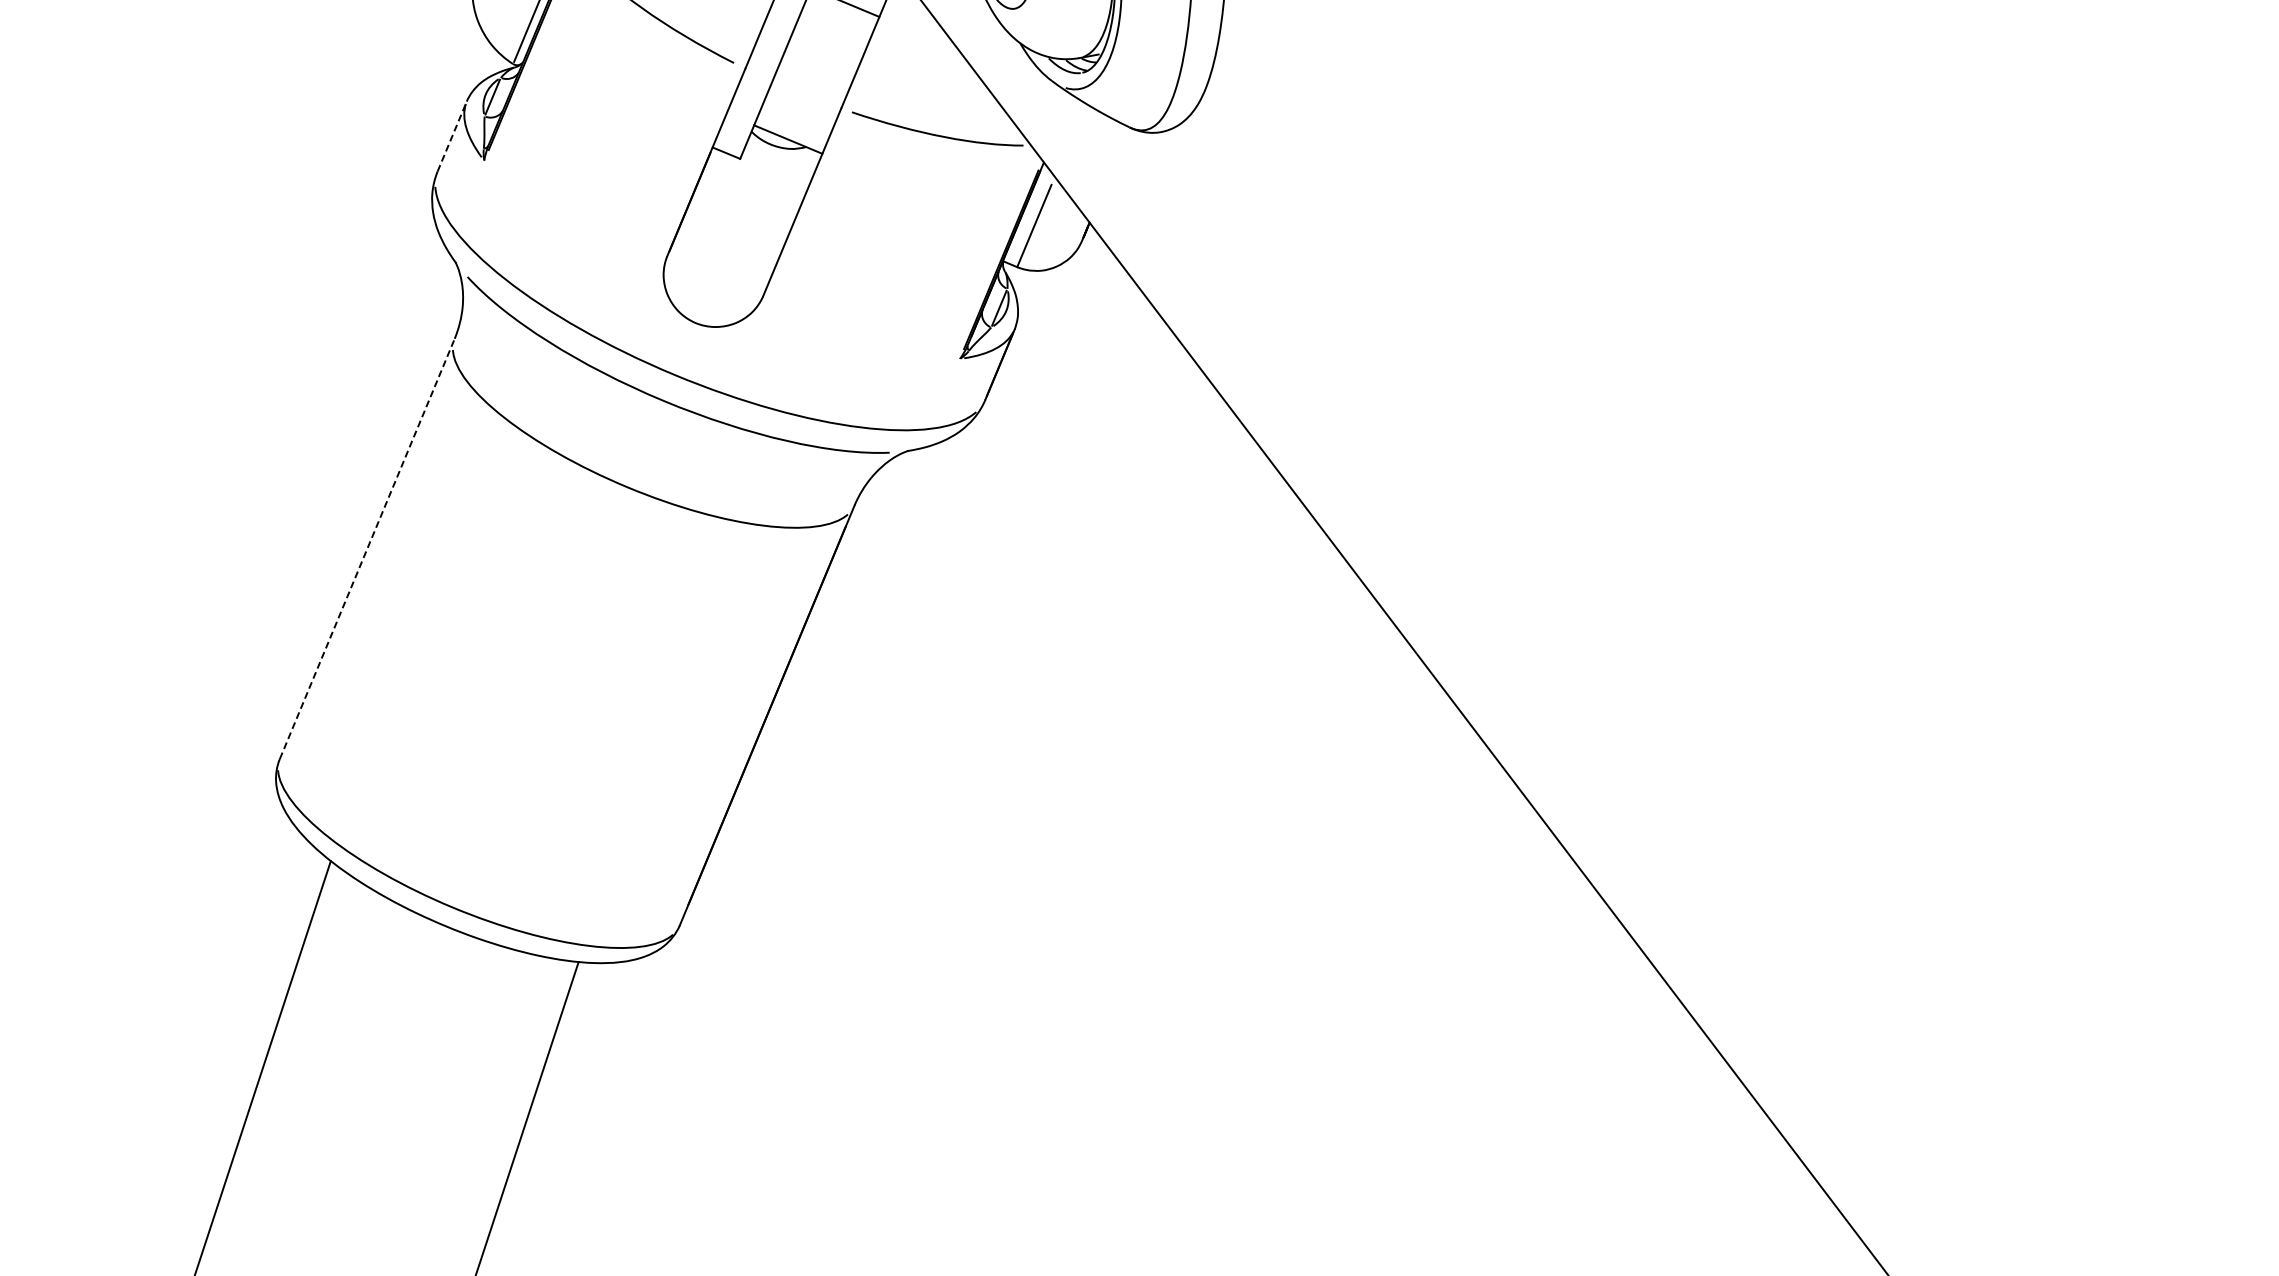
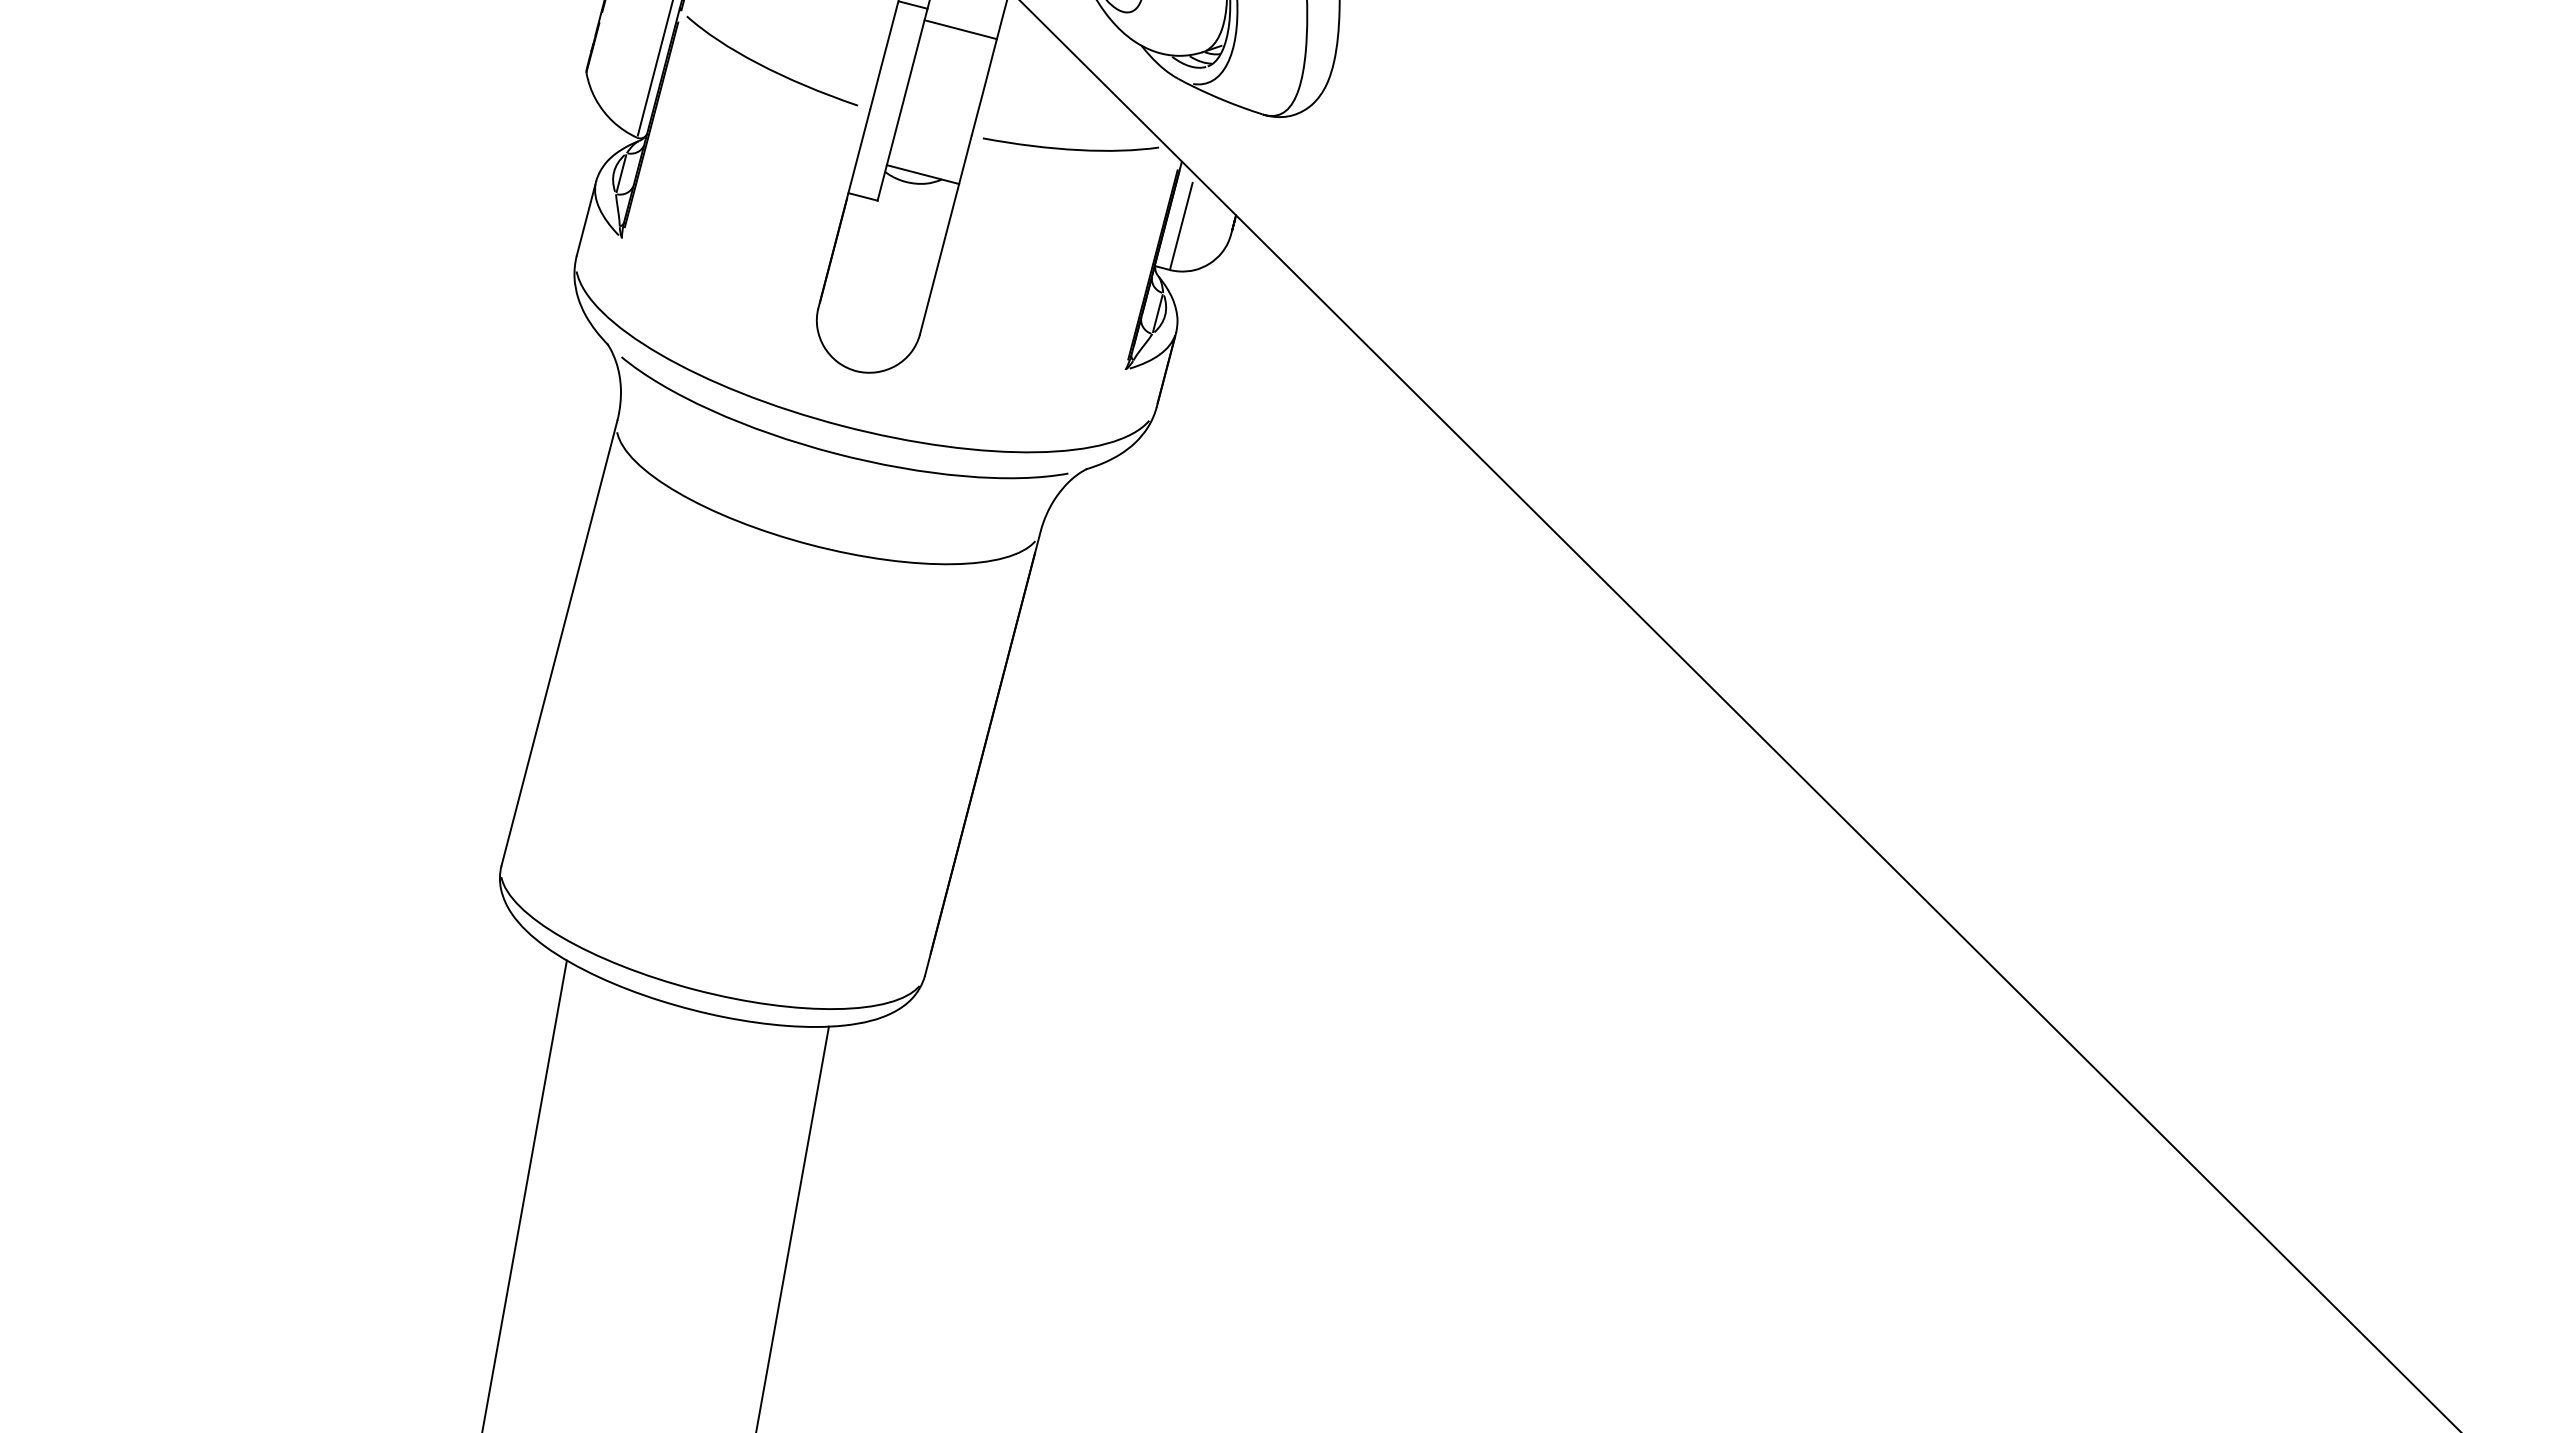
line: (452, 136) -> (586, 218), dashed -> solid
line: (367, 549) -> (559, 643), dashed -> solid

